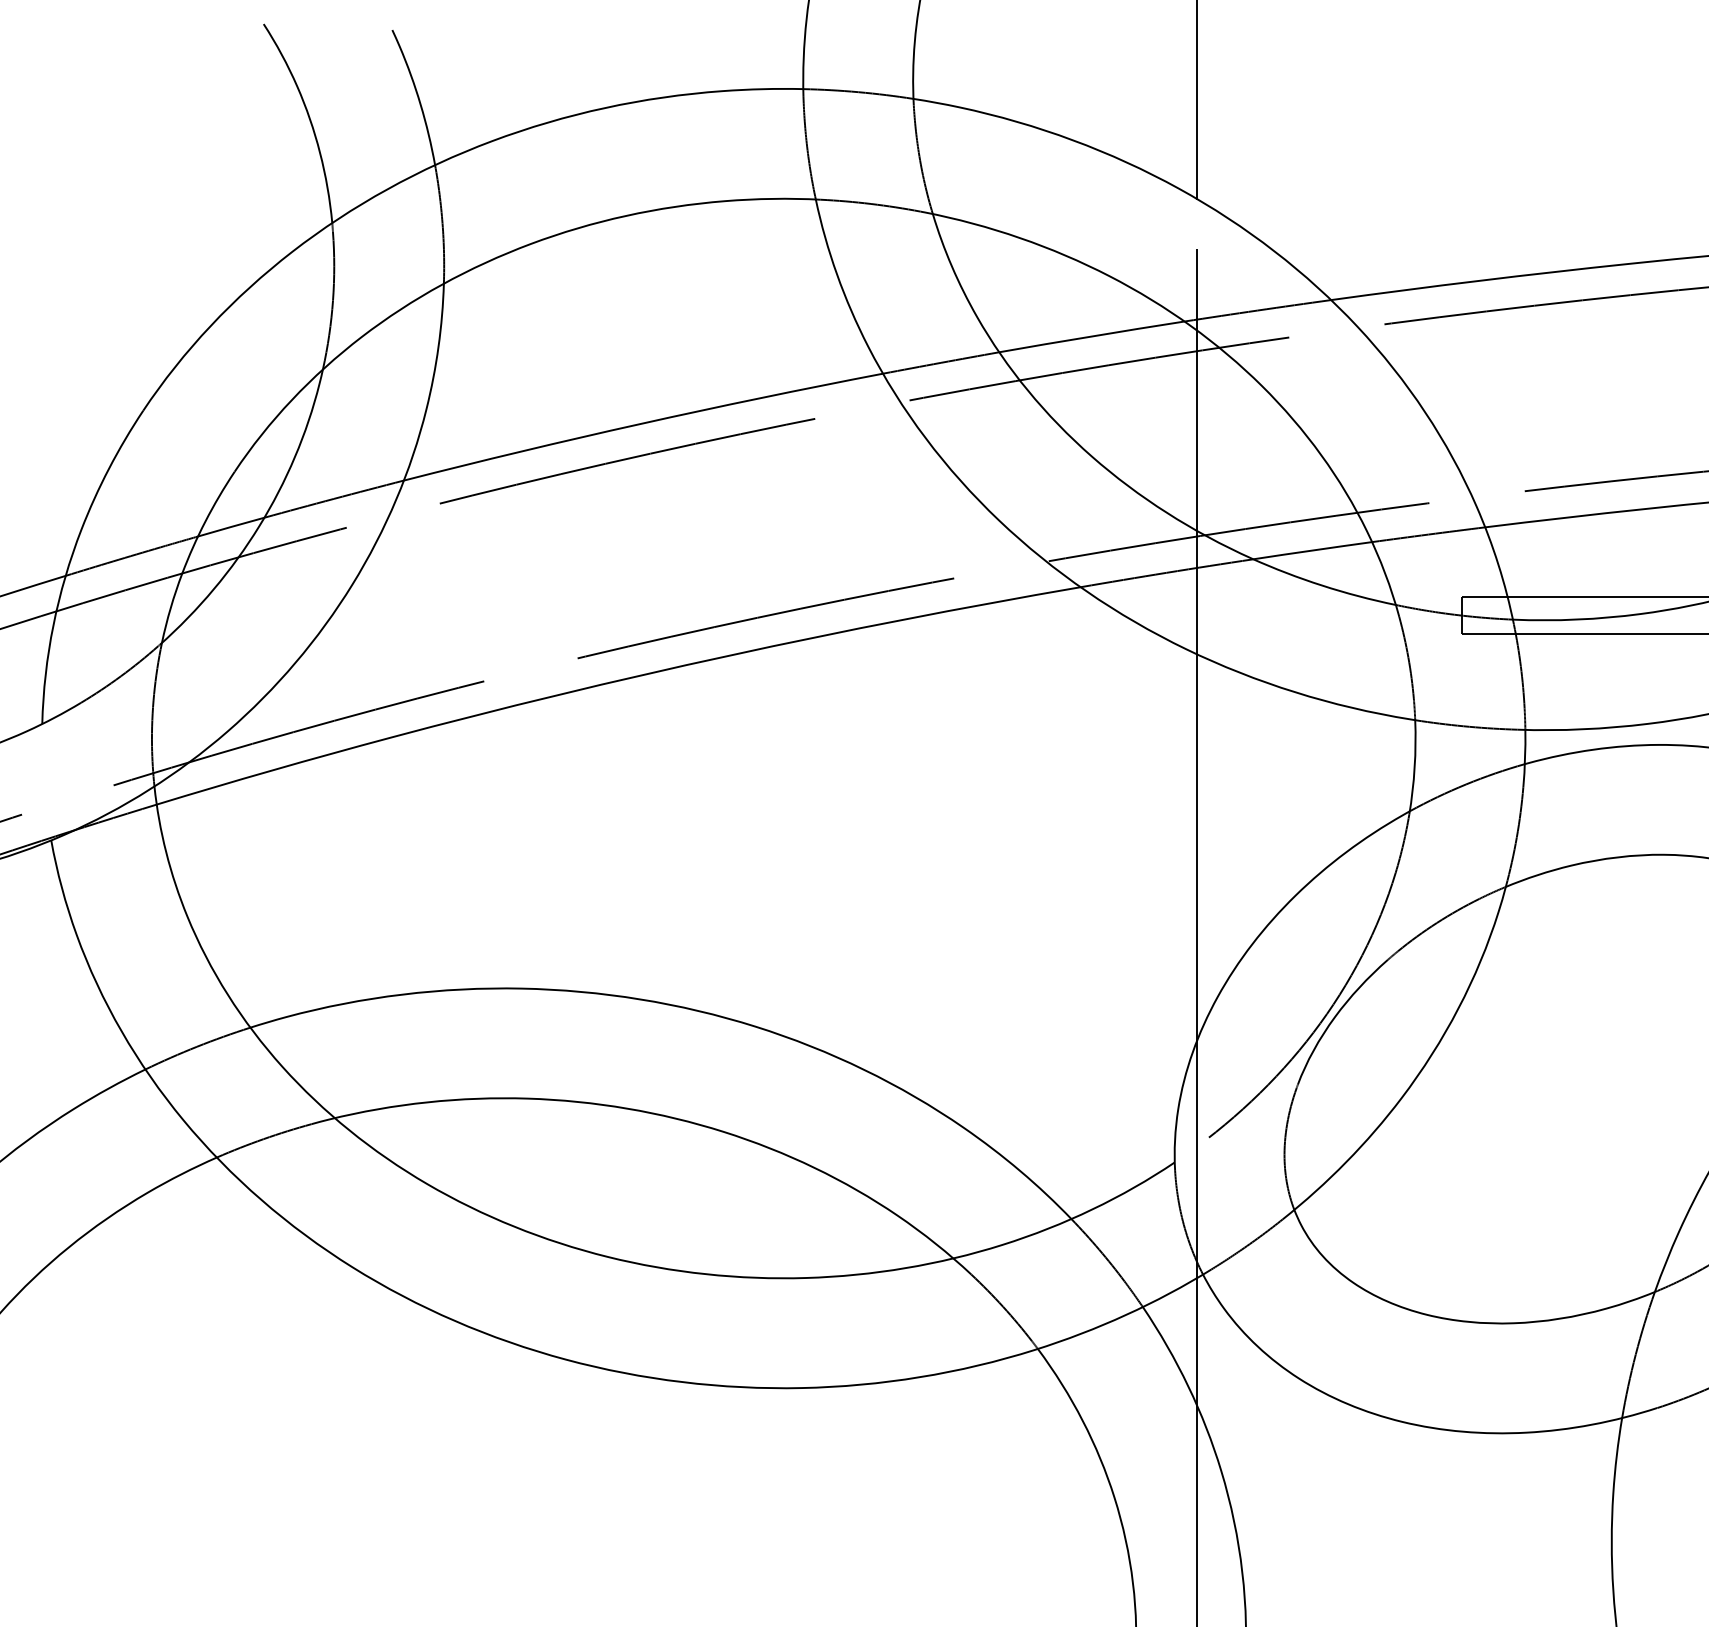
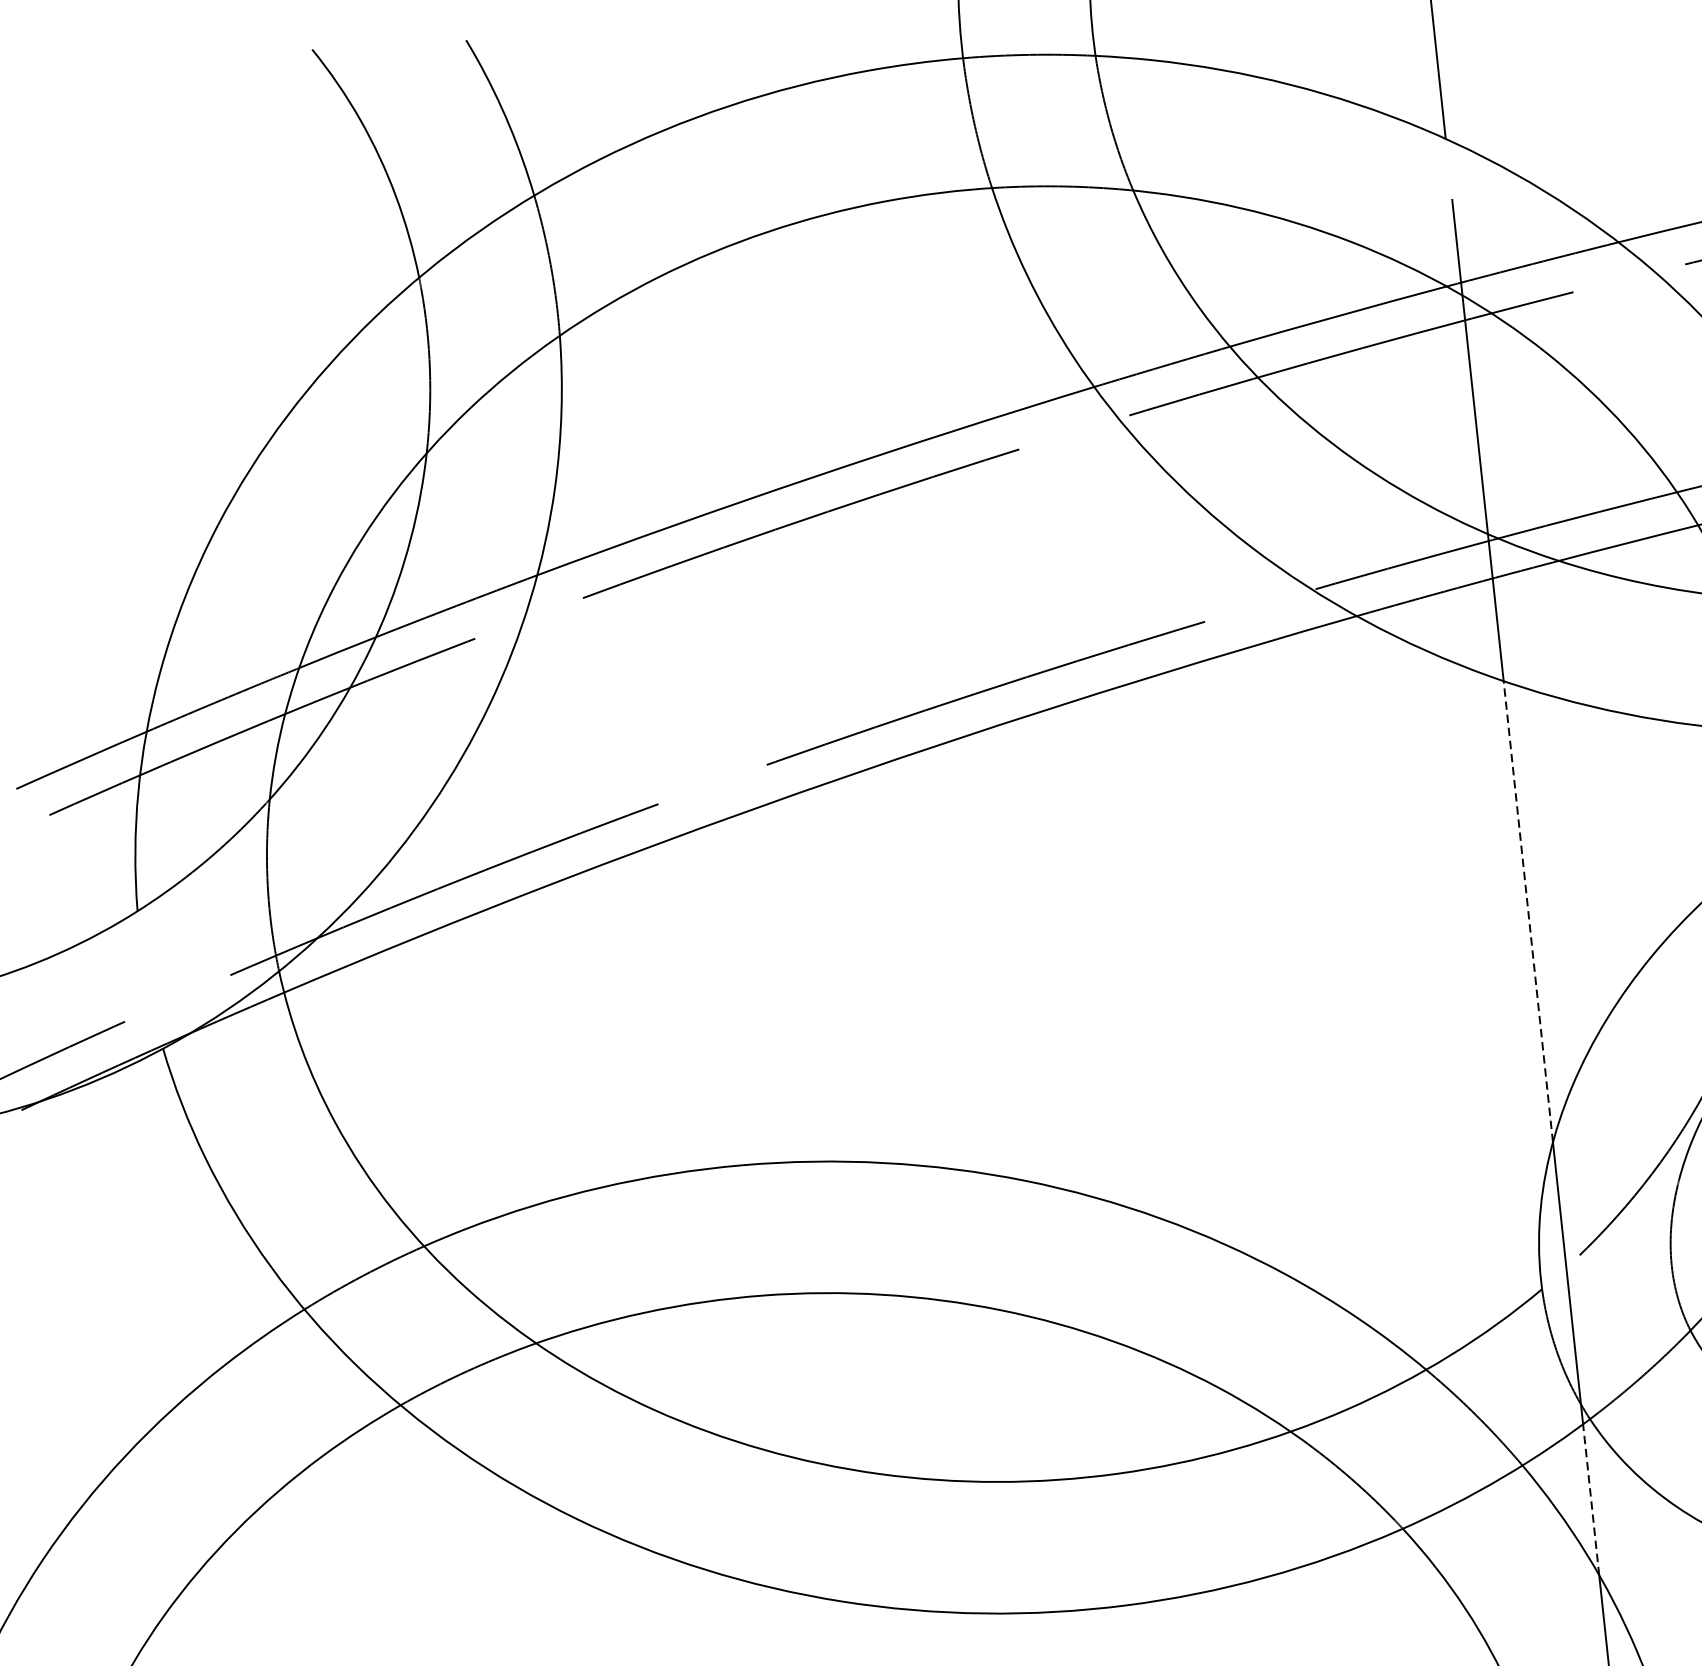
line: (1196, 847) -> (1527, 911), solid -> dashed
line: (1196, 1341) -> (1590, 1499), solid -> dashed

